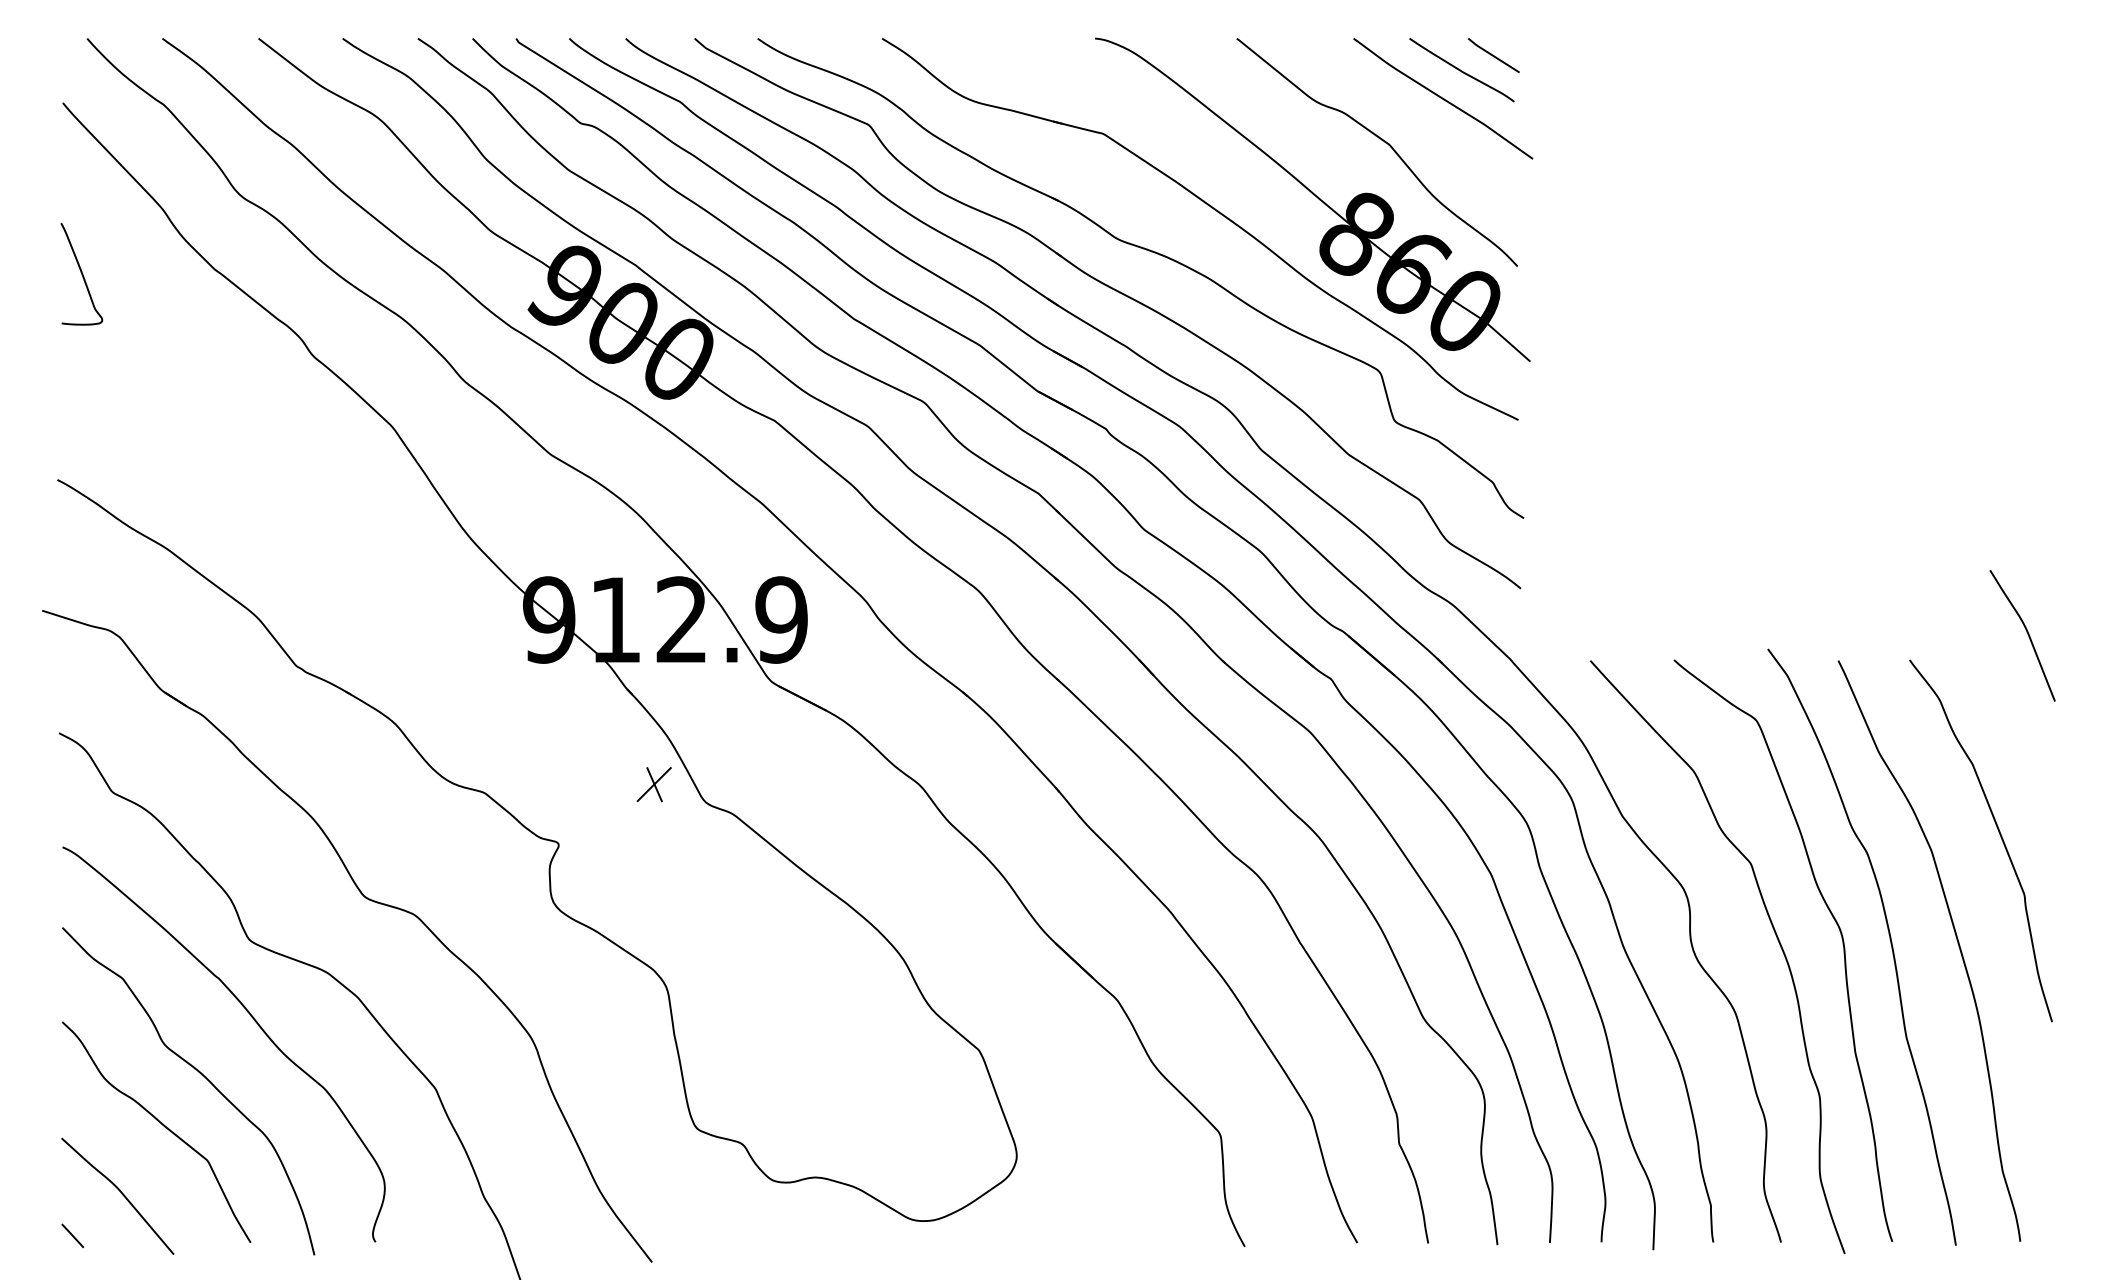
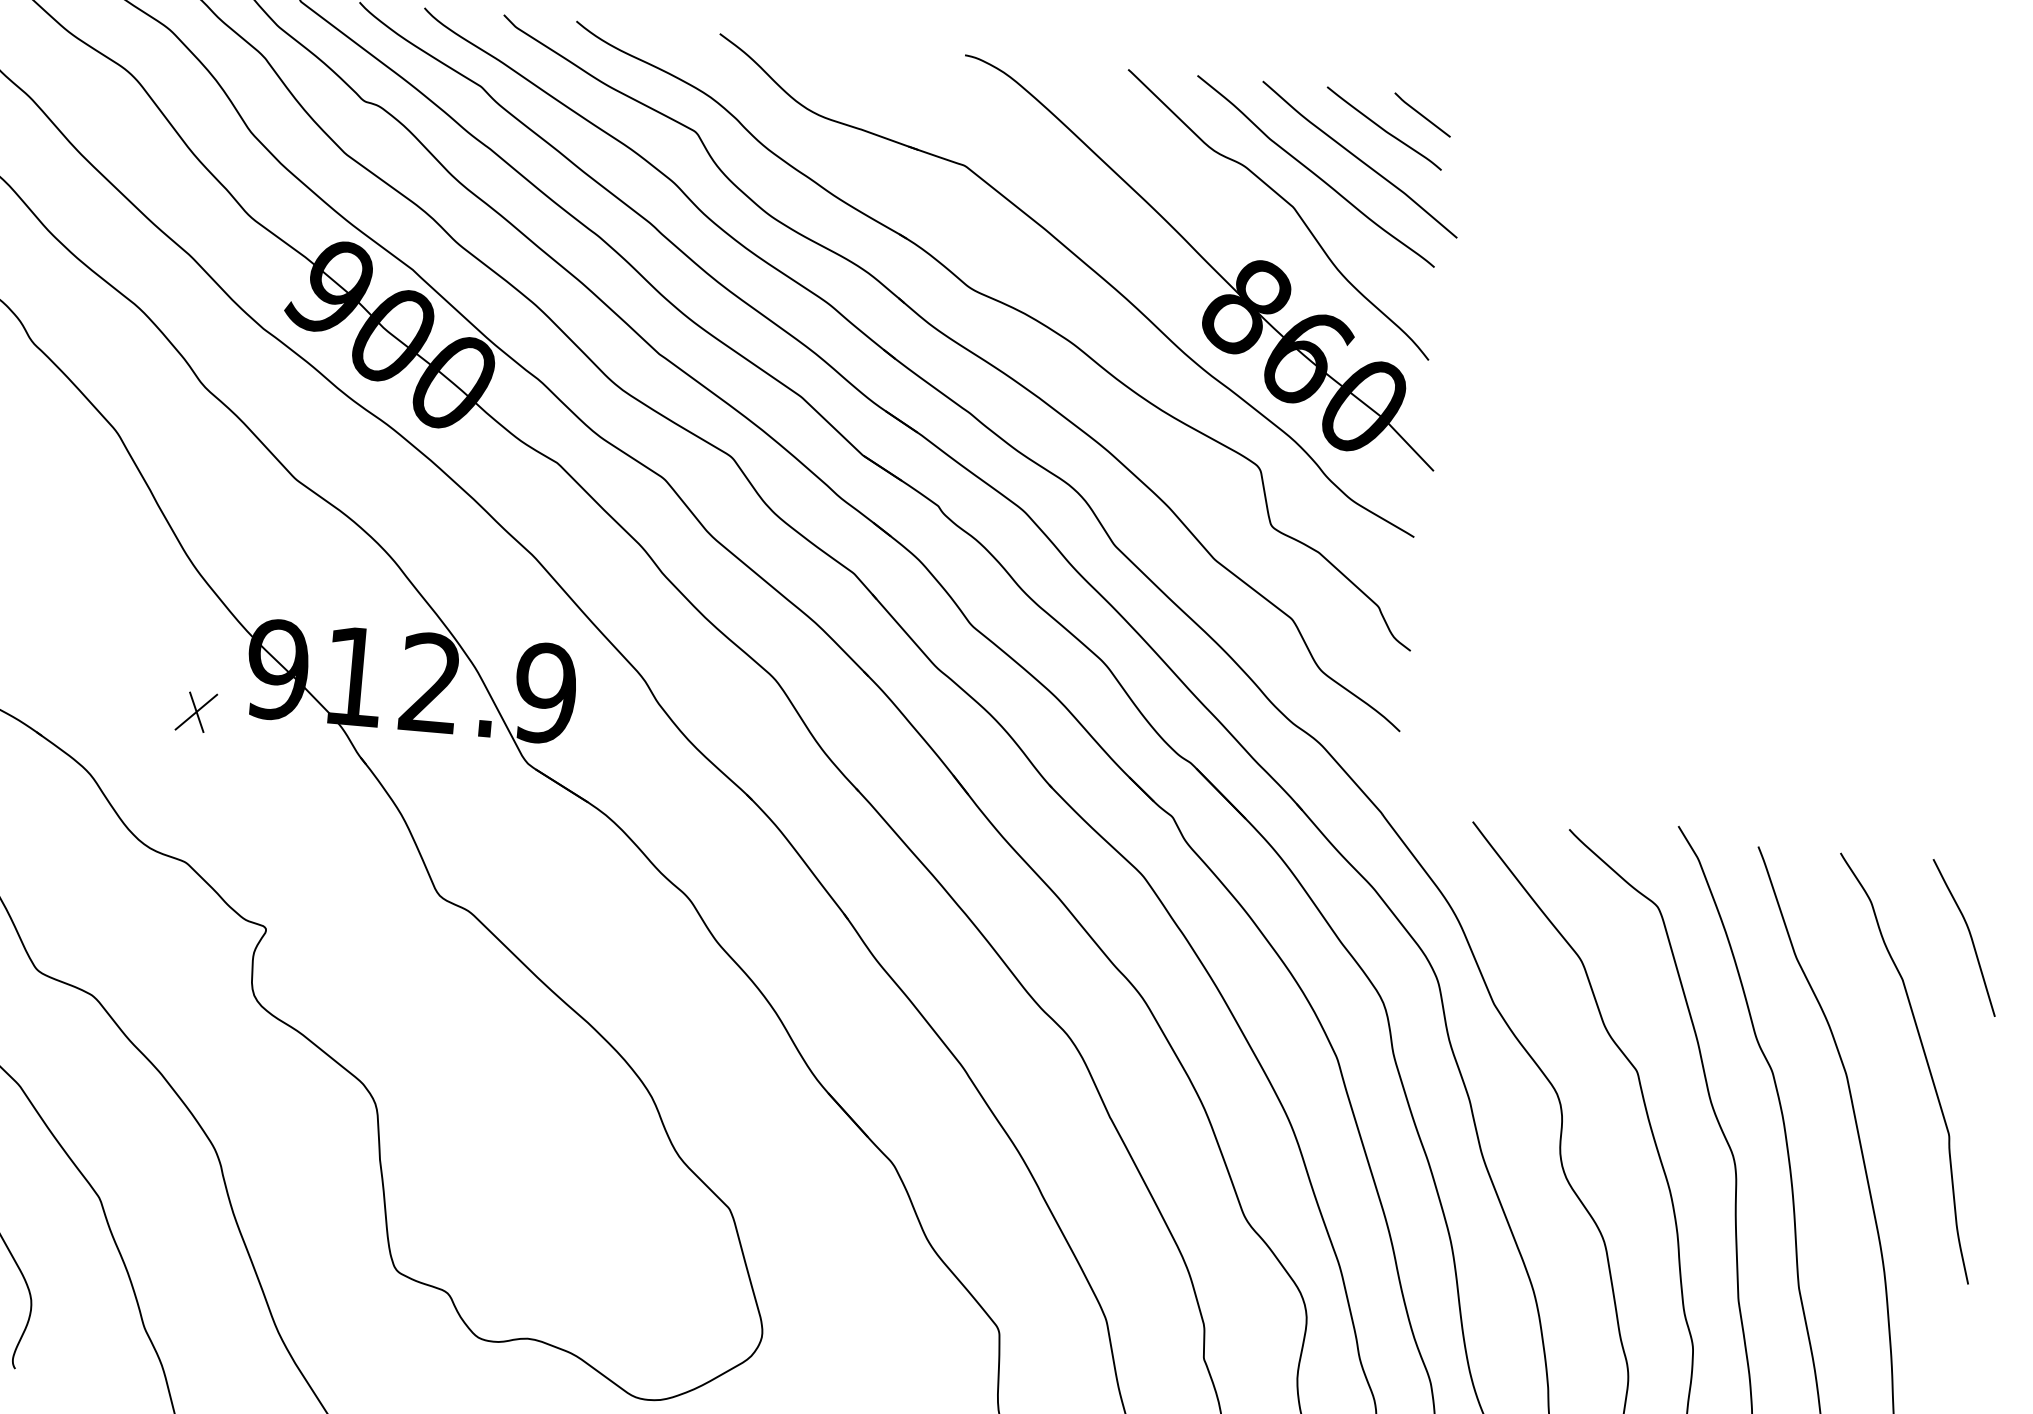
curve: (1404, 112) -> (1313, 171), added
curve: (2026, 632) -> (1969, 934), moved
part: (653, 784) -> (195, 712), moved

